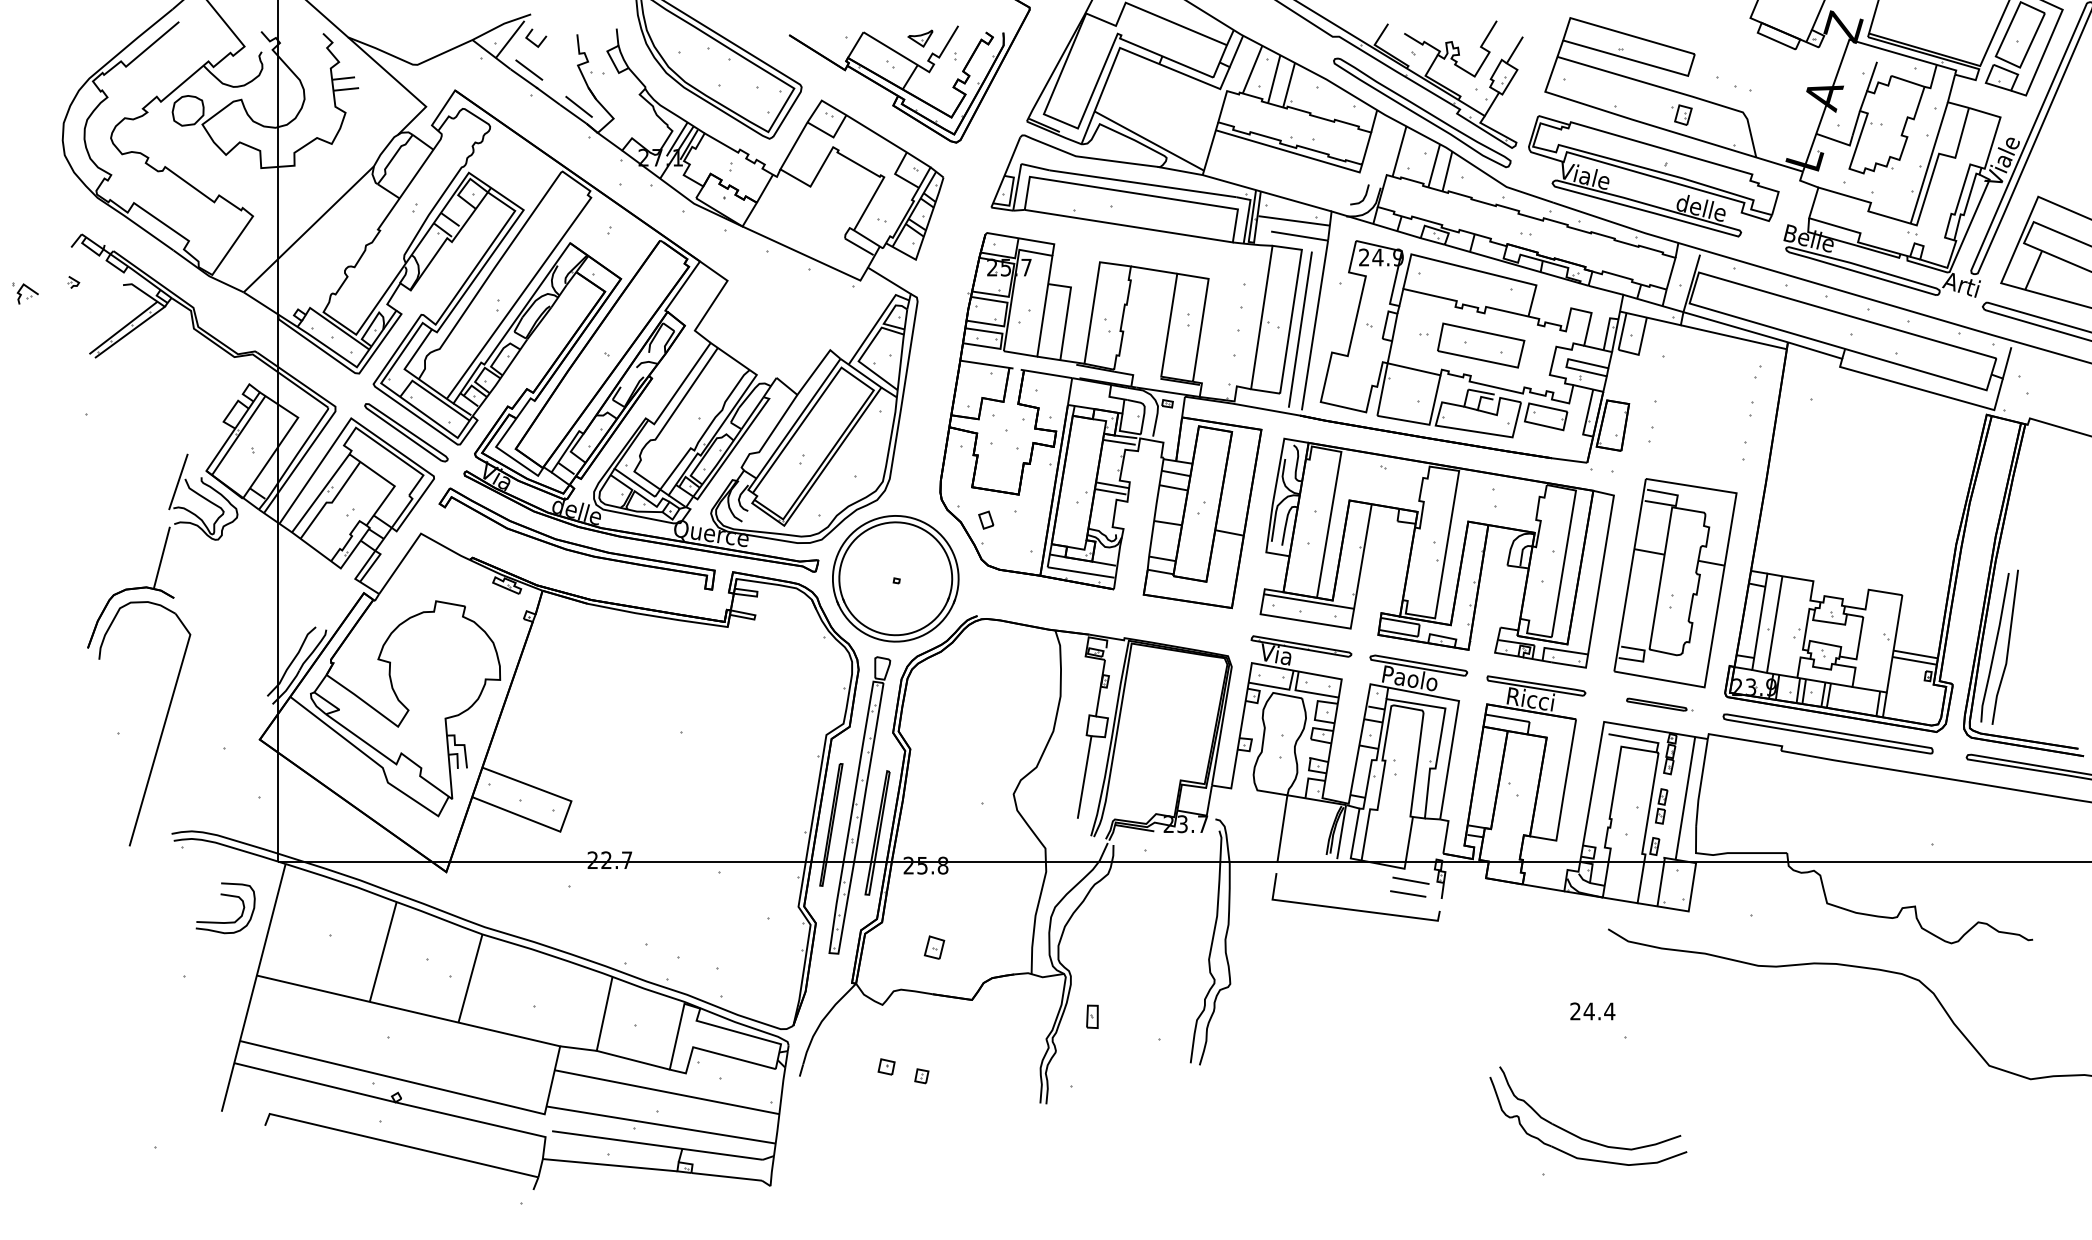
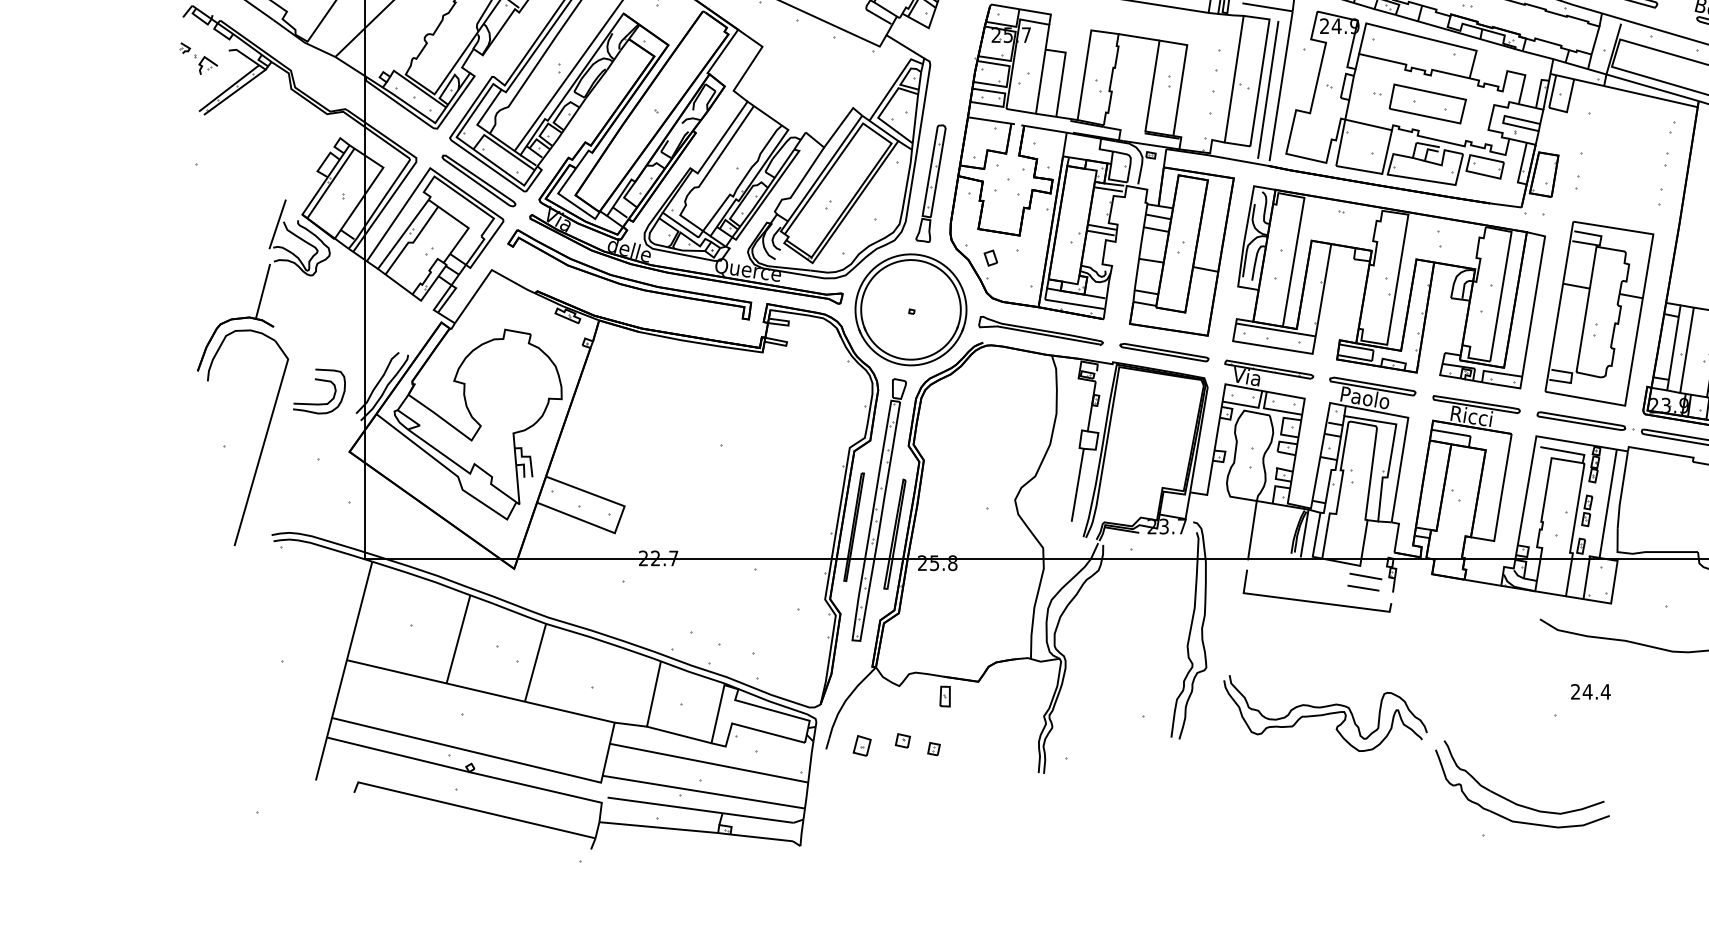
part: (25, 293) -> (206, 65), moved
part: (917, 435) -> (930, 183), added
part: (1043, 602) -> (1041, 330), added
part: (1182, 627) -> (1164, 352), added
part: (1659, 704) -> (1585, 420), size x1.67
part: (226, 896) -> (320, 381), moved
part: (934, 947) -> (862, 745), moved
text: (1592, 1011) -> (1590, 691), moved
part: (1092, 1016) -> (945, 696), moved
part: (1364, 1035) -> (1324, 713), added

